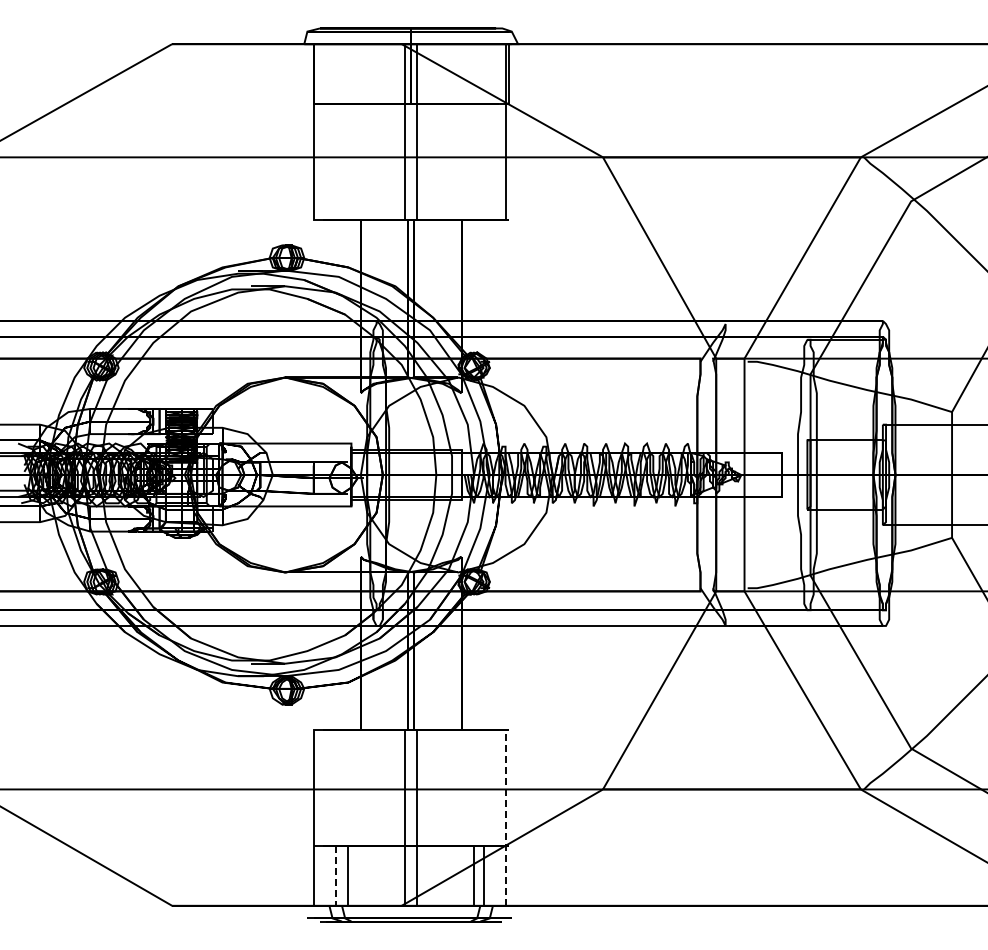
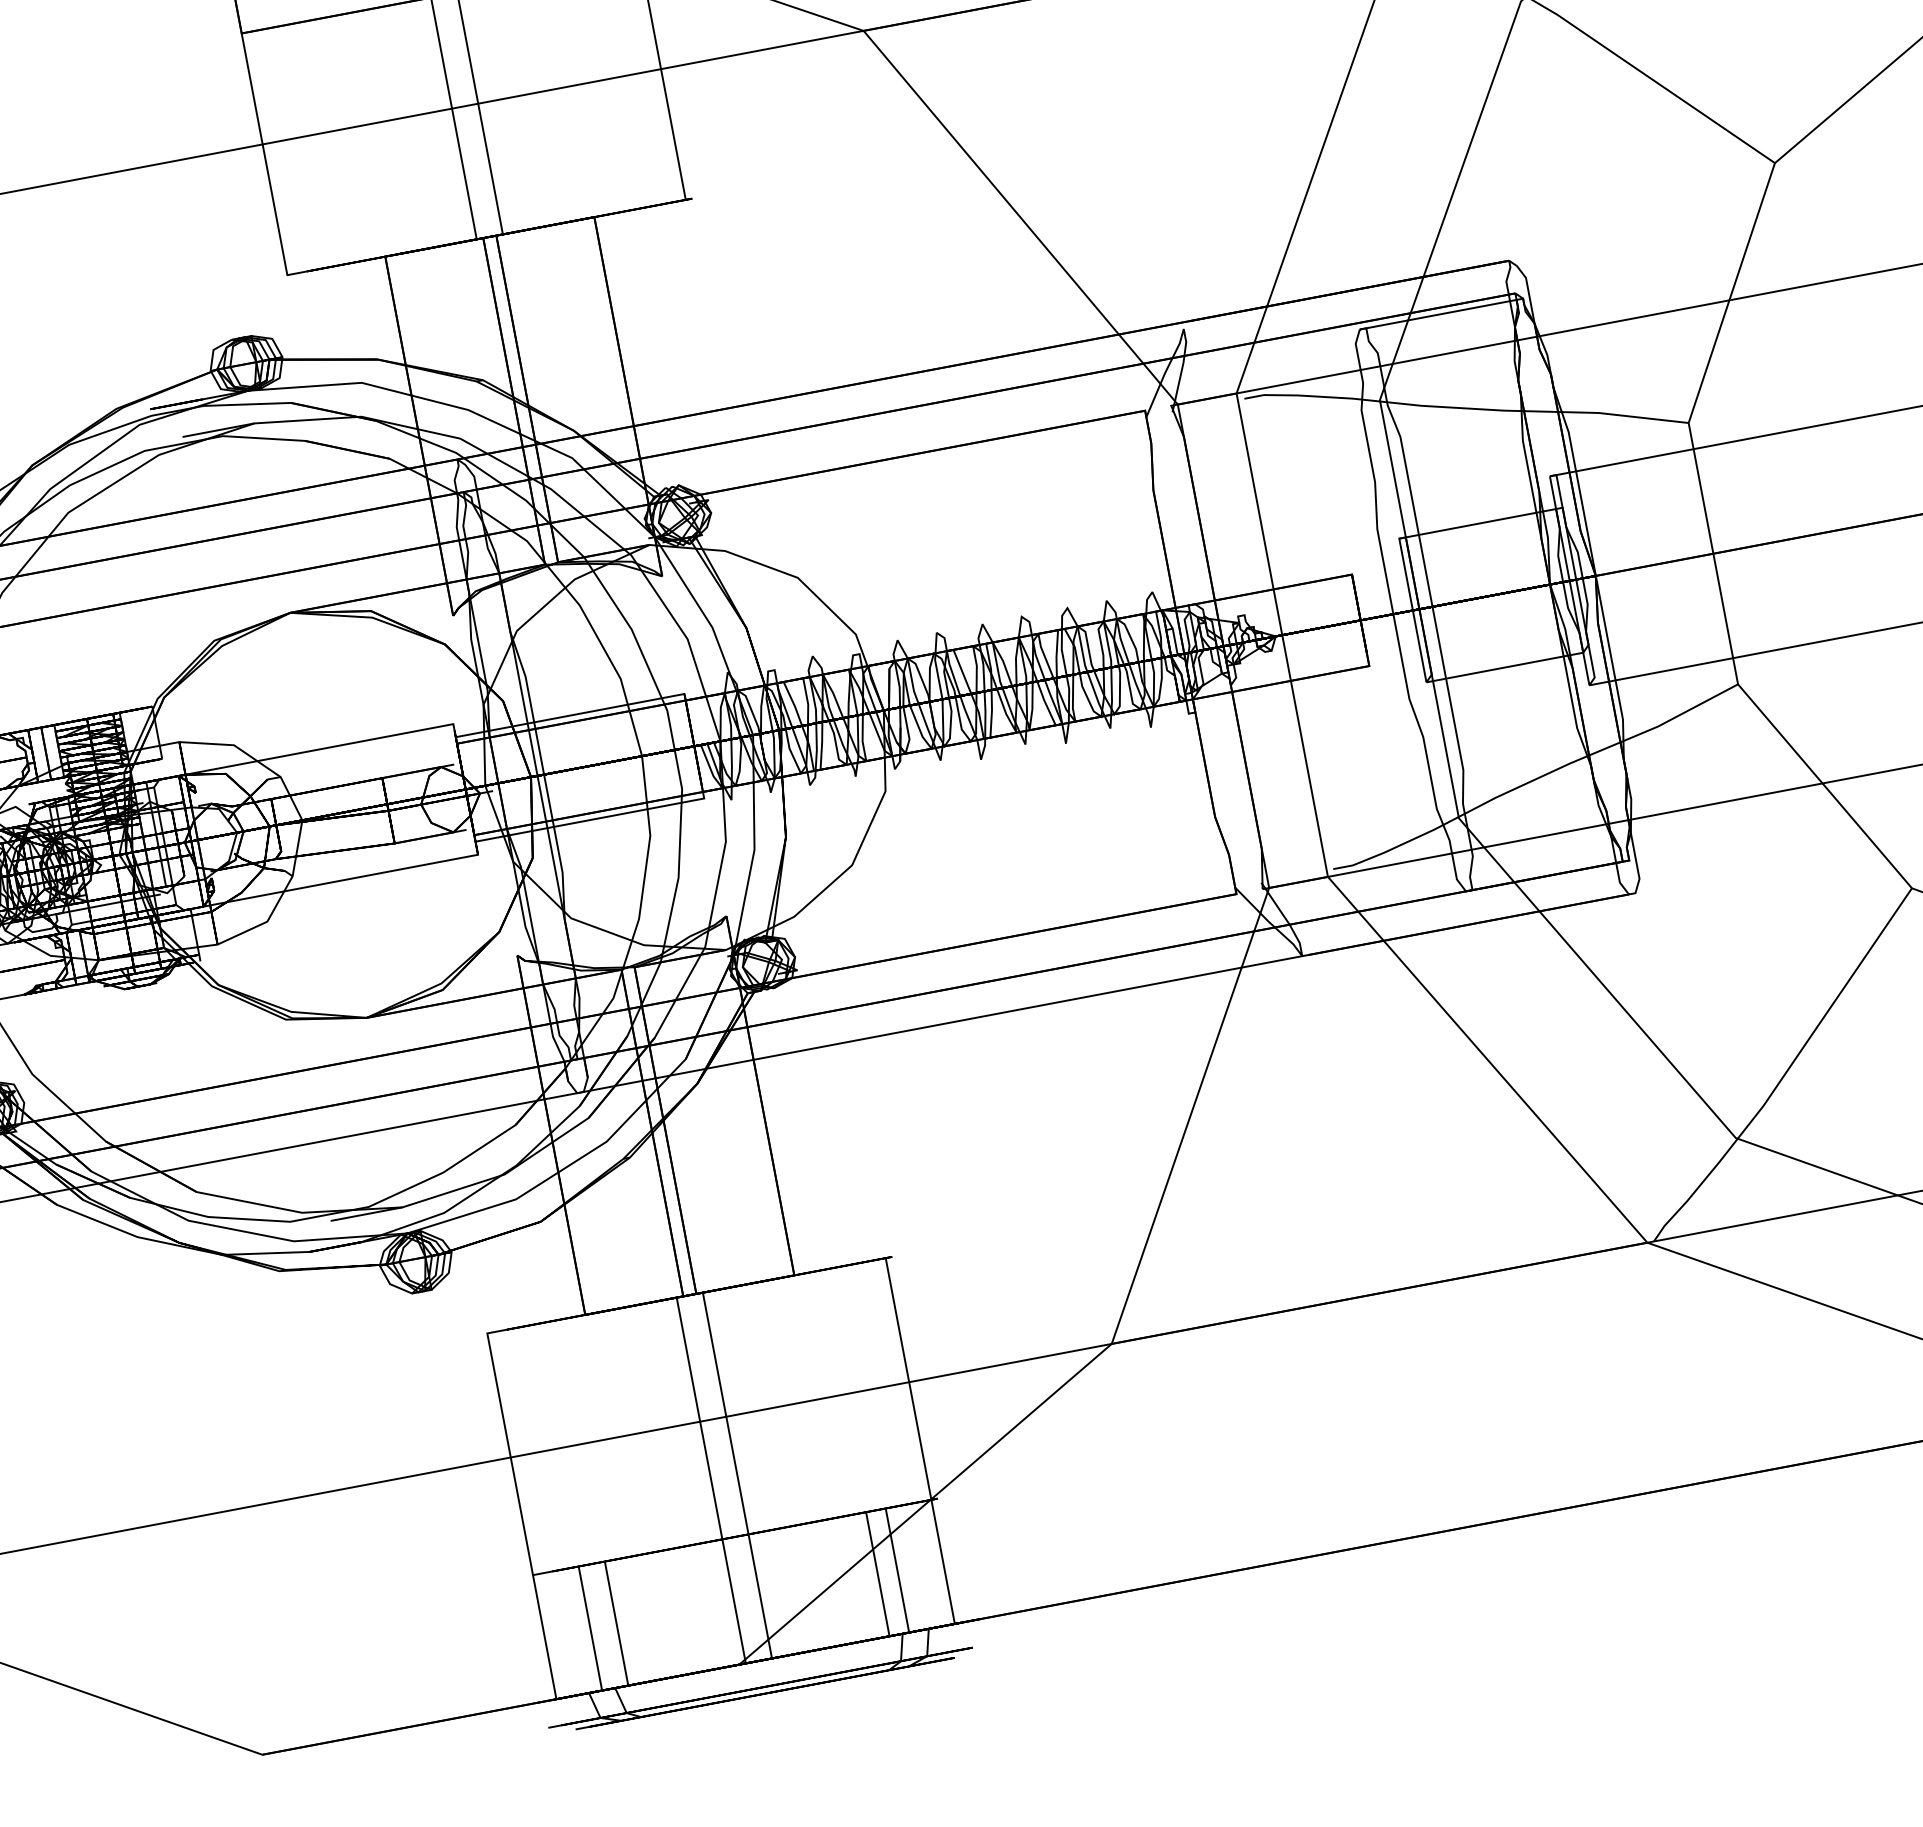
line: (505, 817) -> (920, 1440), dashed -> solid
line: (335, 875) -> (589, 1627), dashed -> solid

